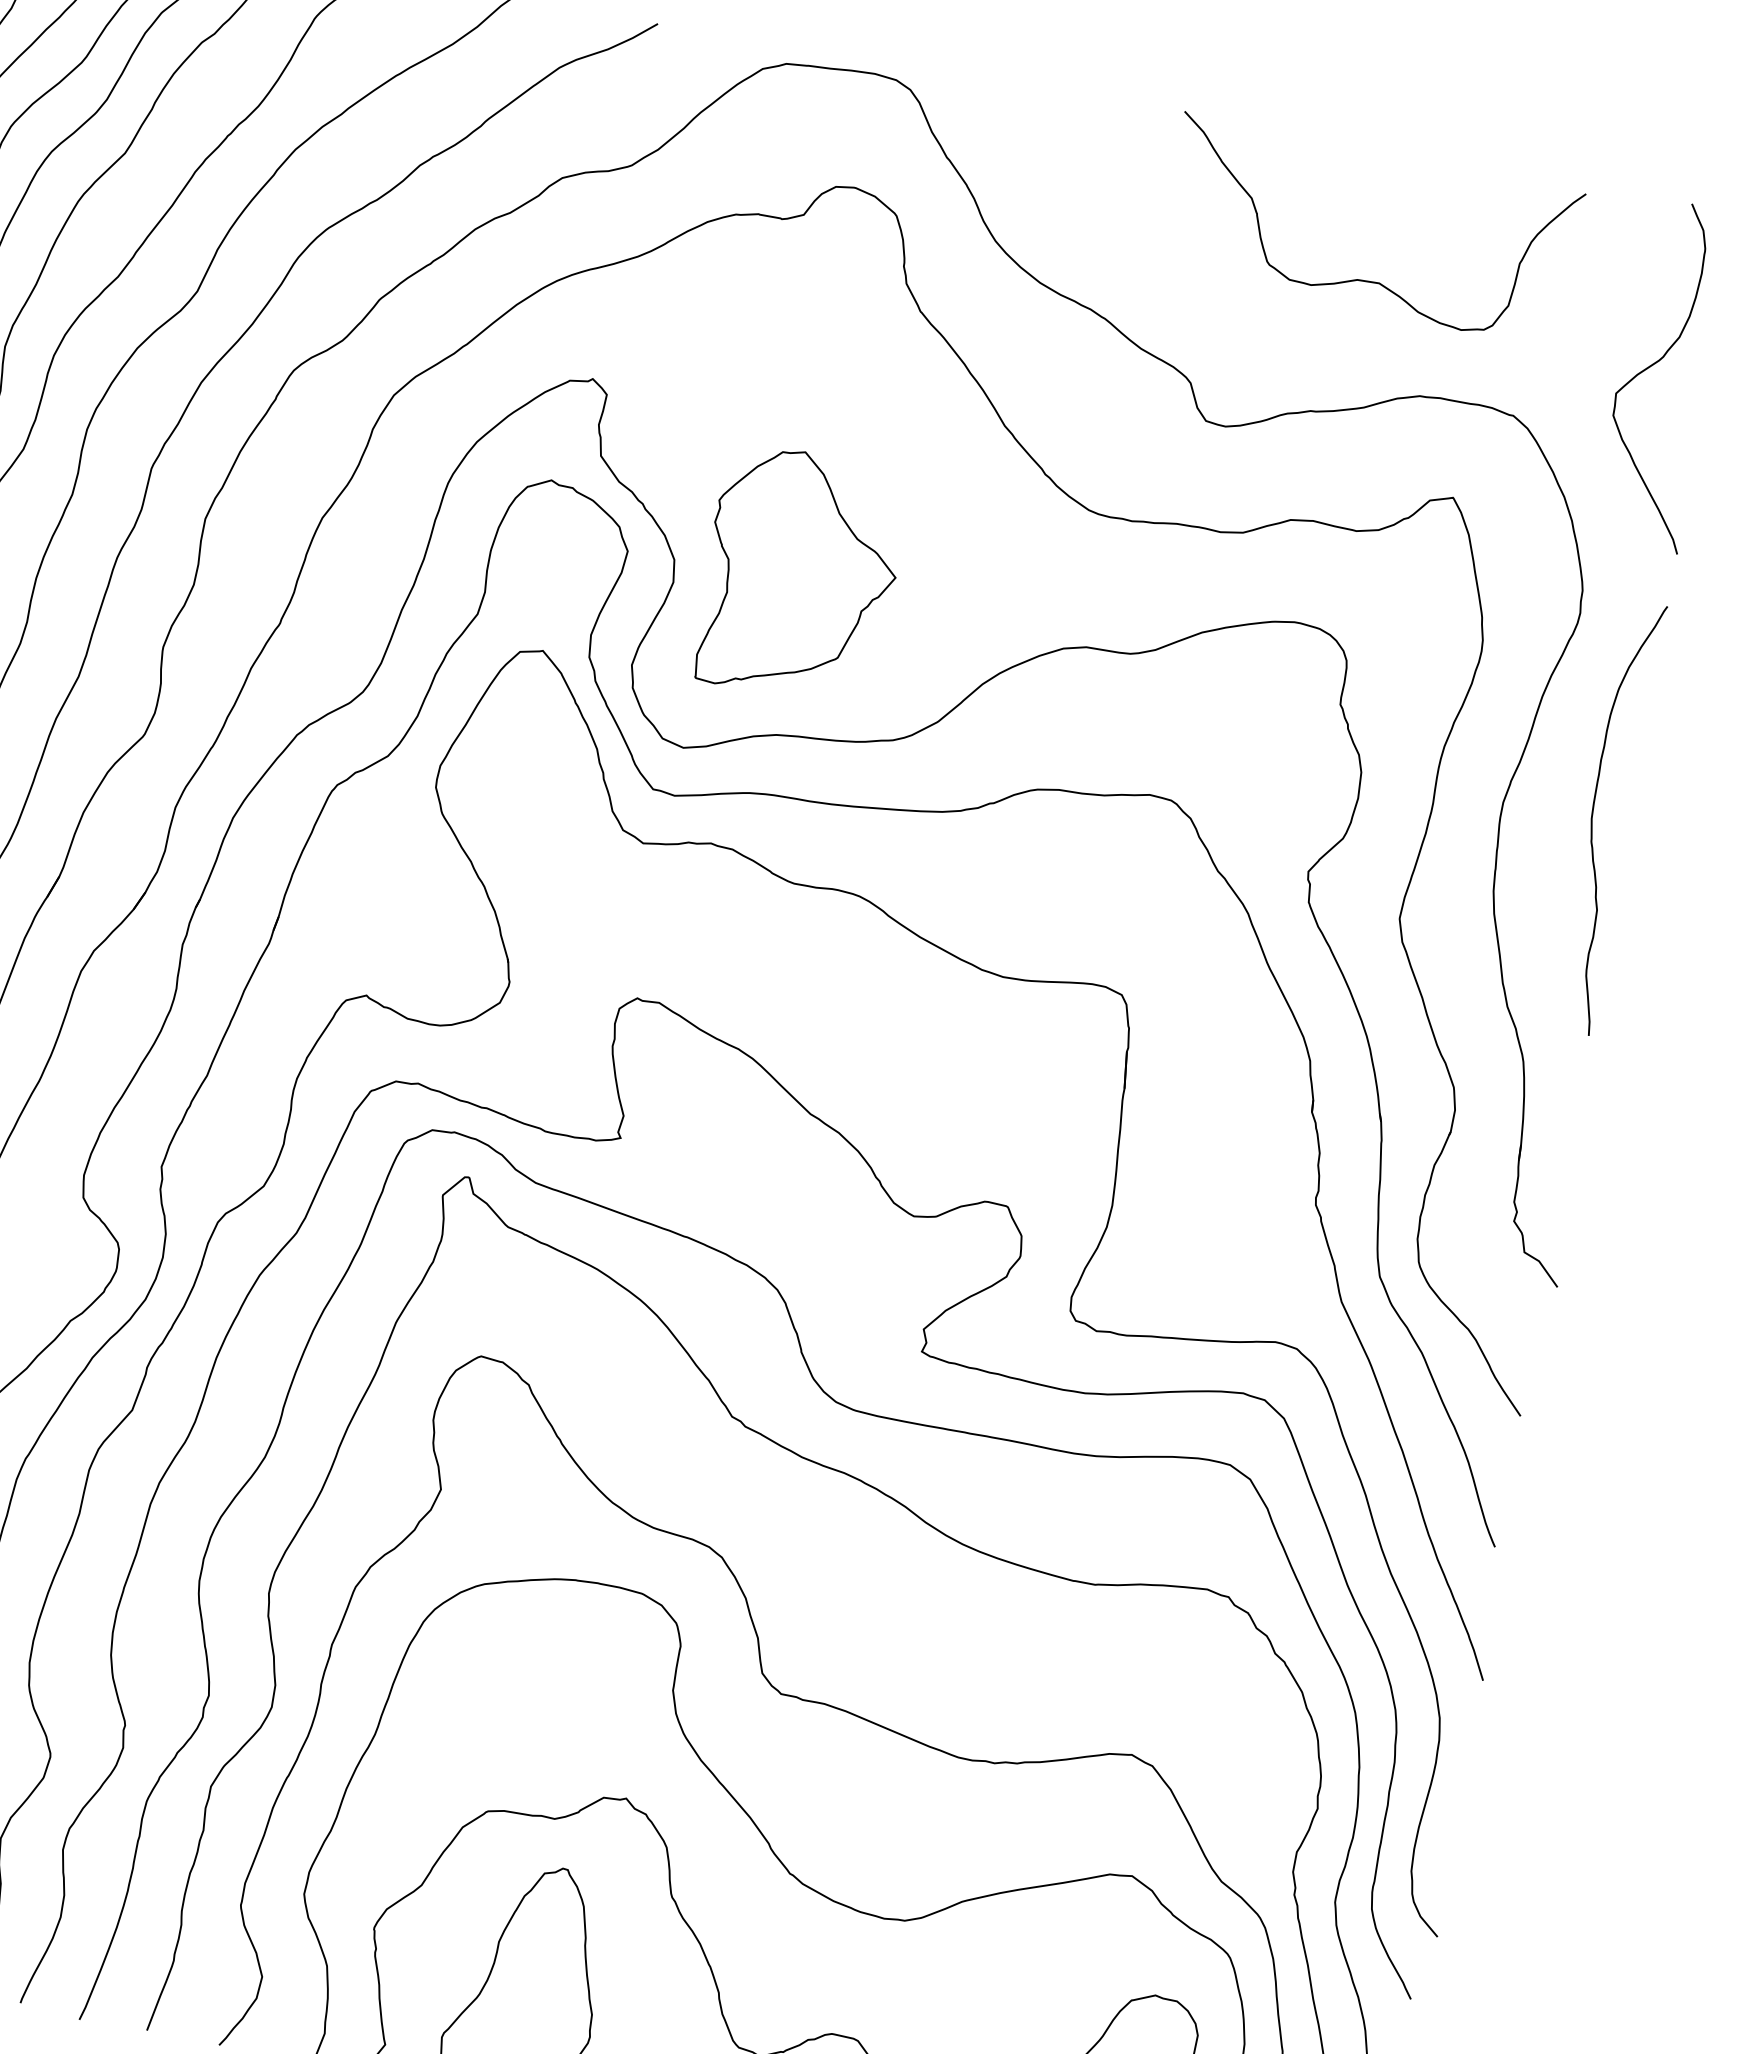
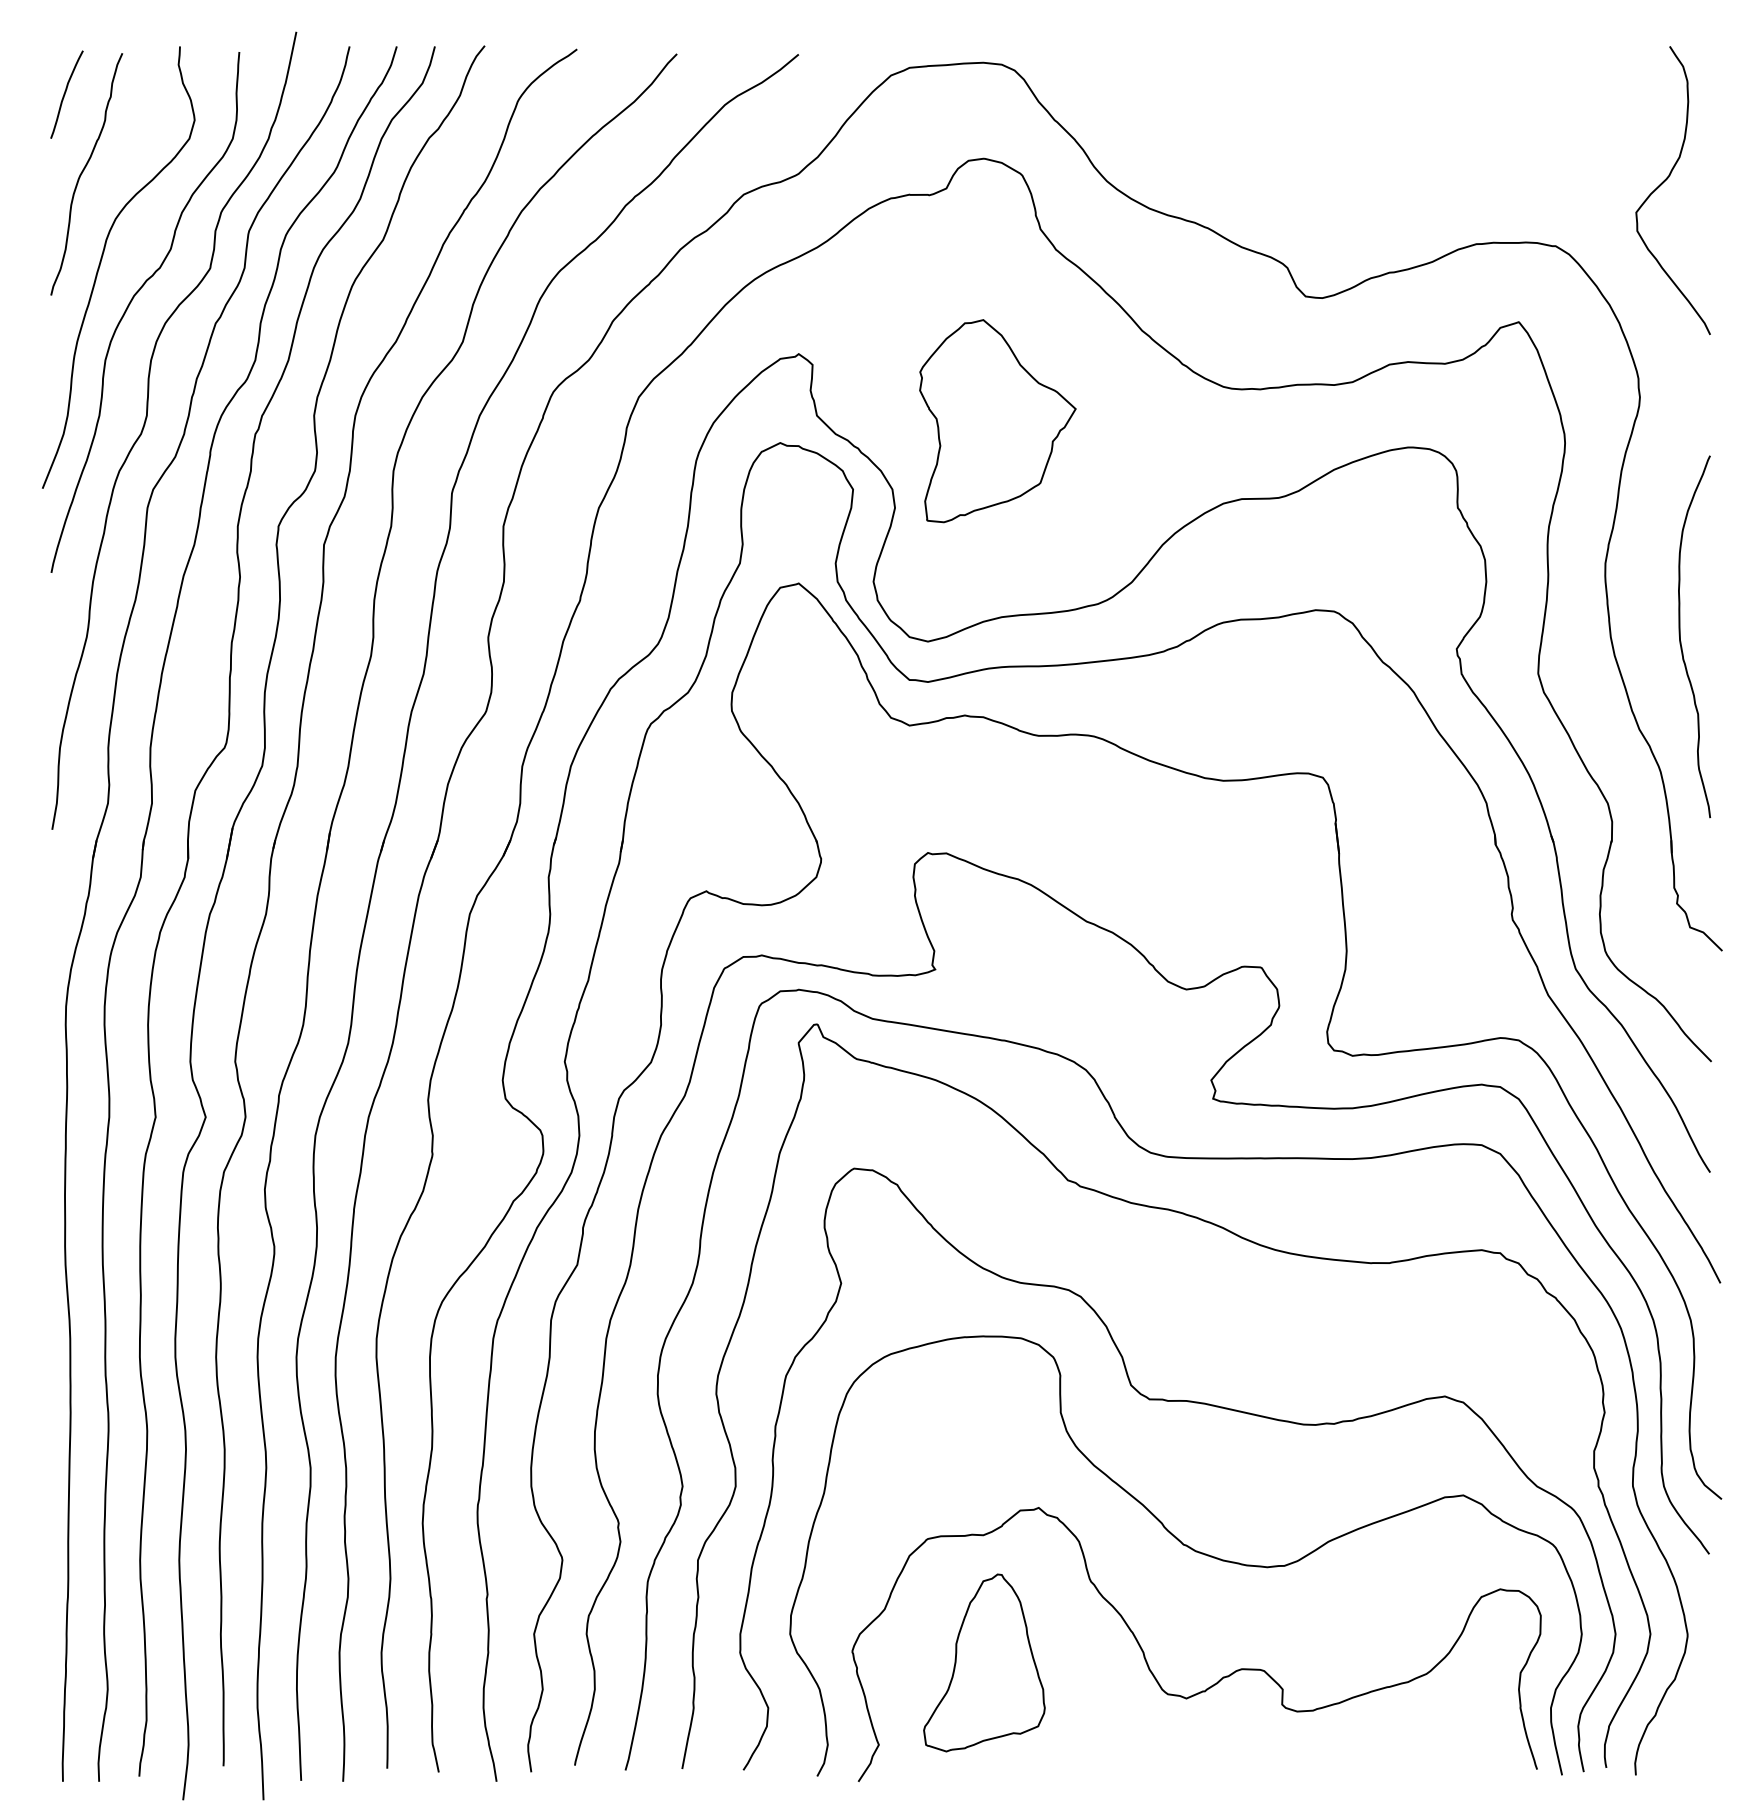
curve: (1361, 279) -> (1411, 157), removed
part: (800, 575) -> (997, 421), moved
curve: (1593, 820) -> (1681, 641), moved

